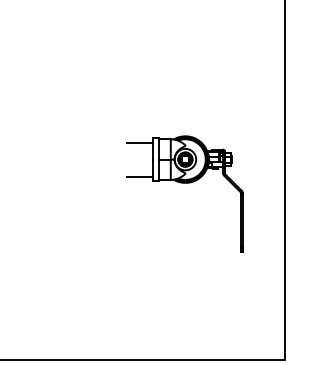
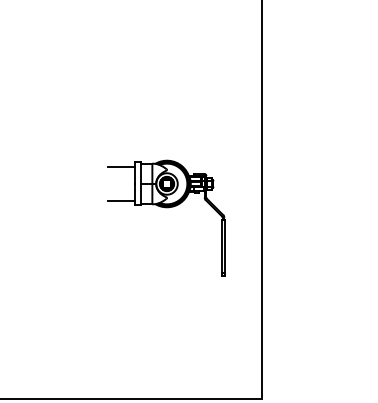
part: (184, 184) -> (166, 208), moved

